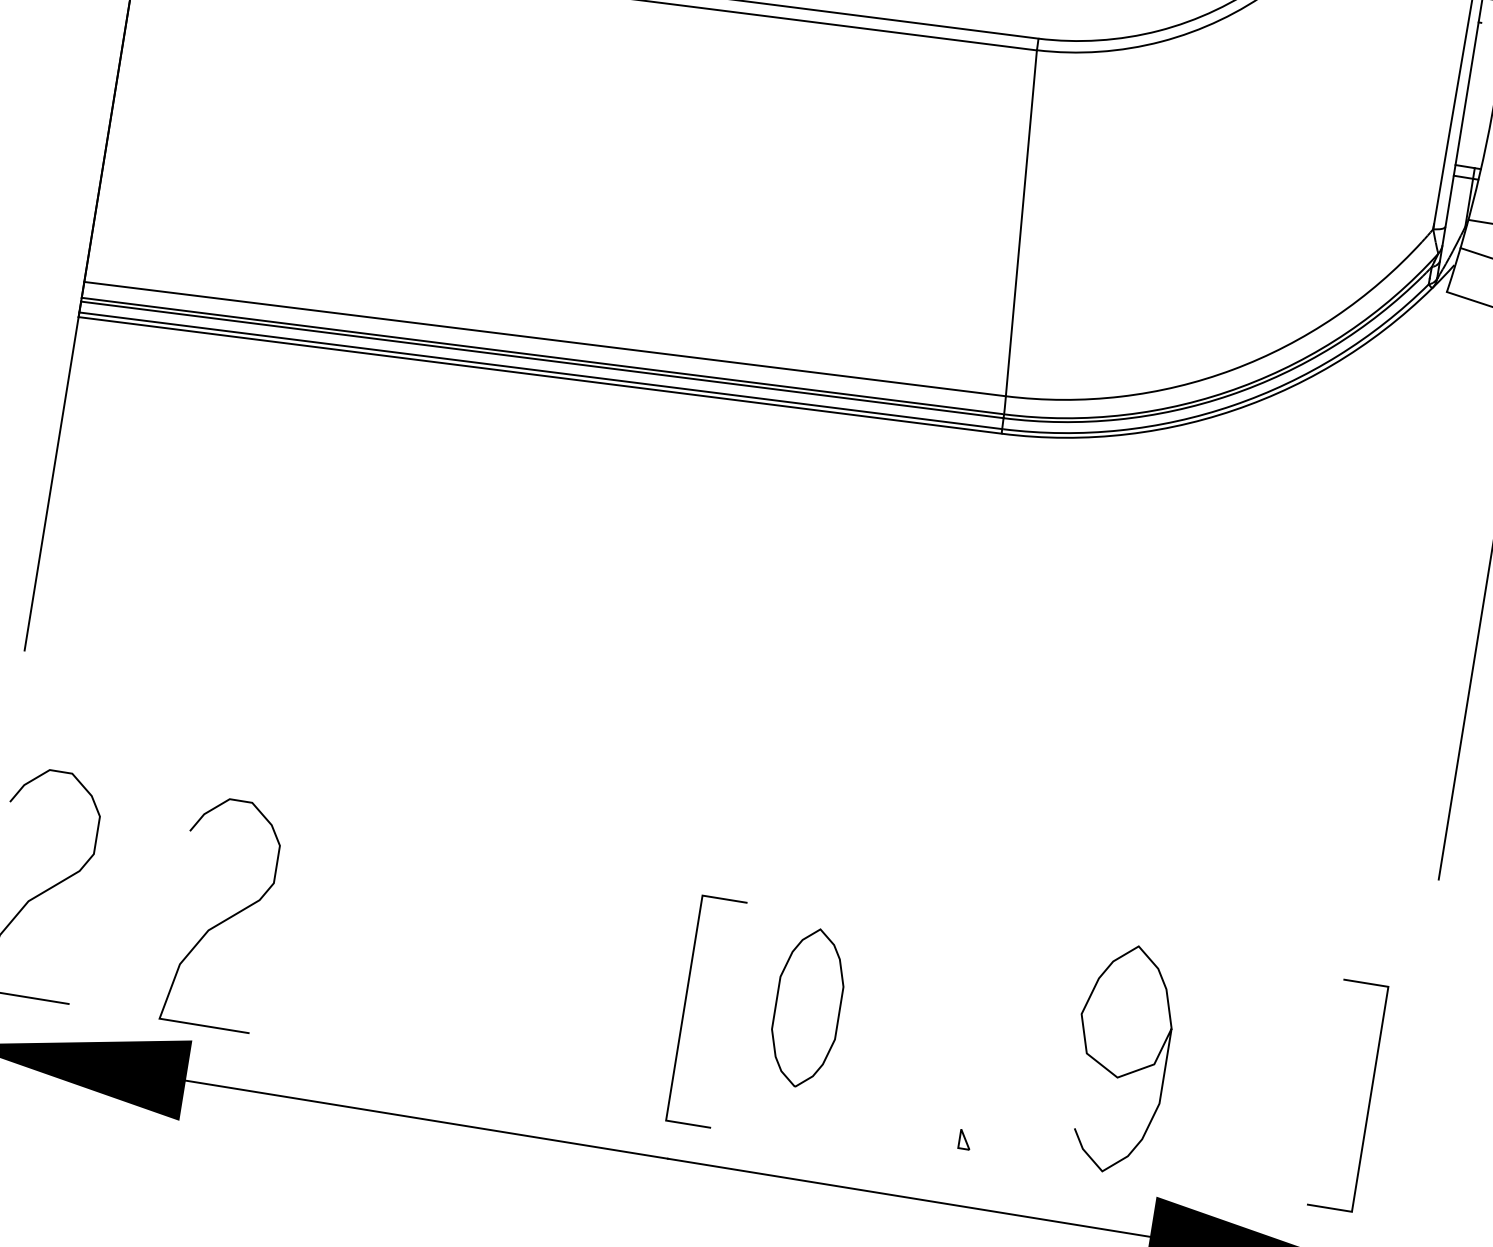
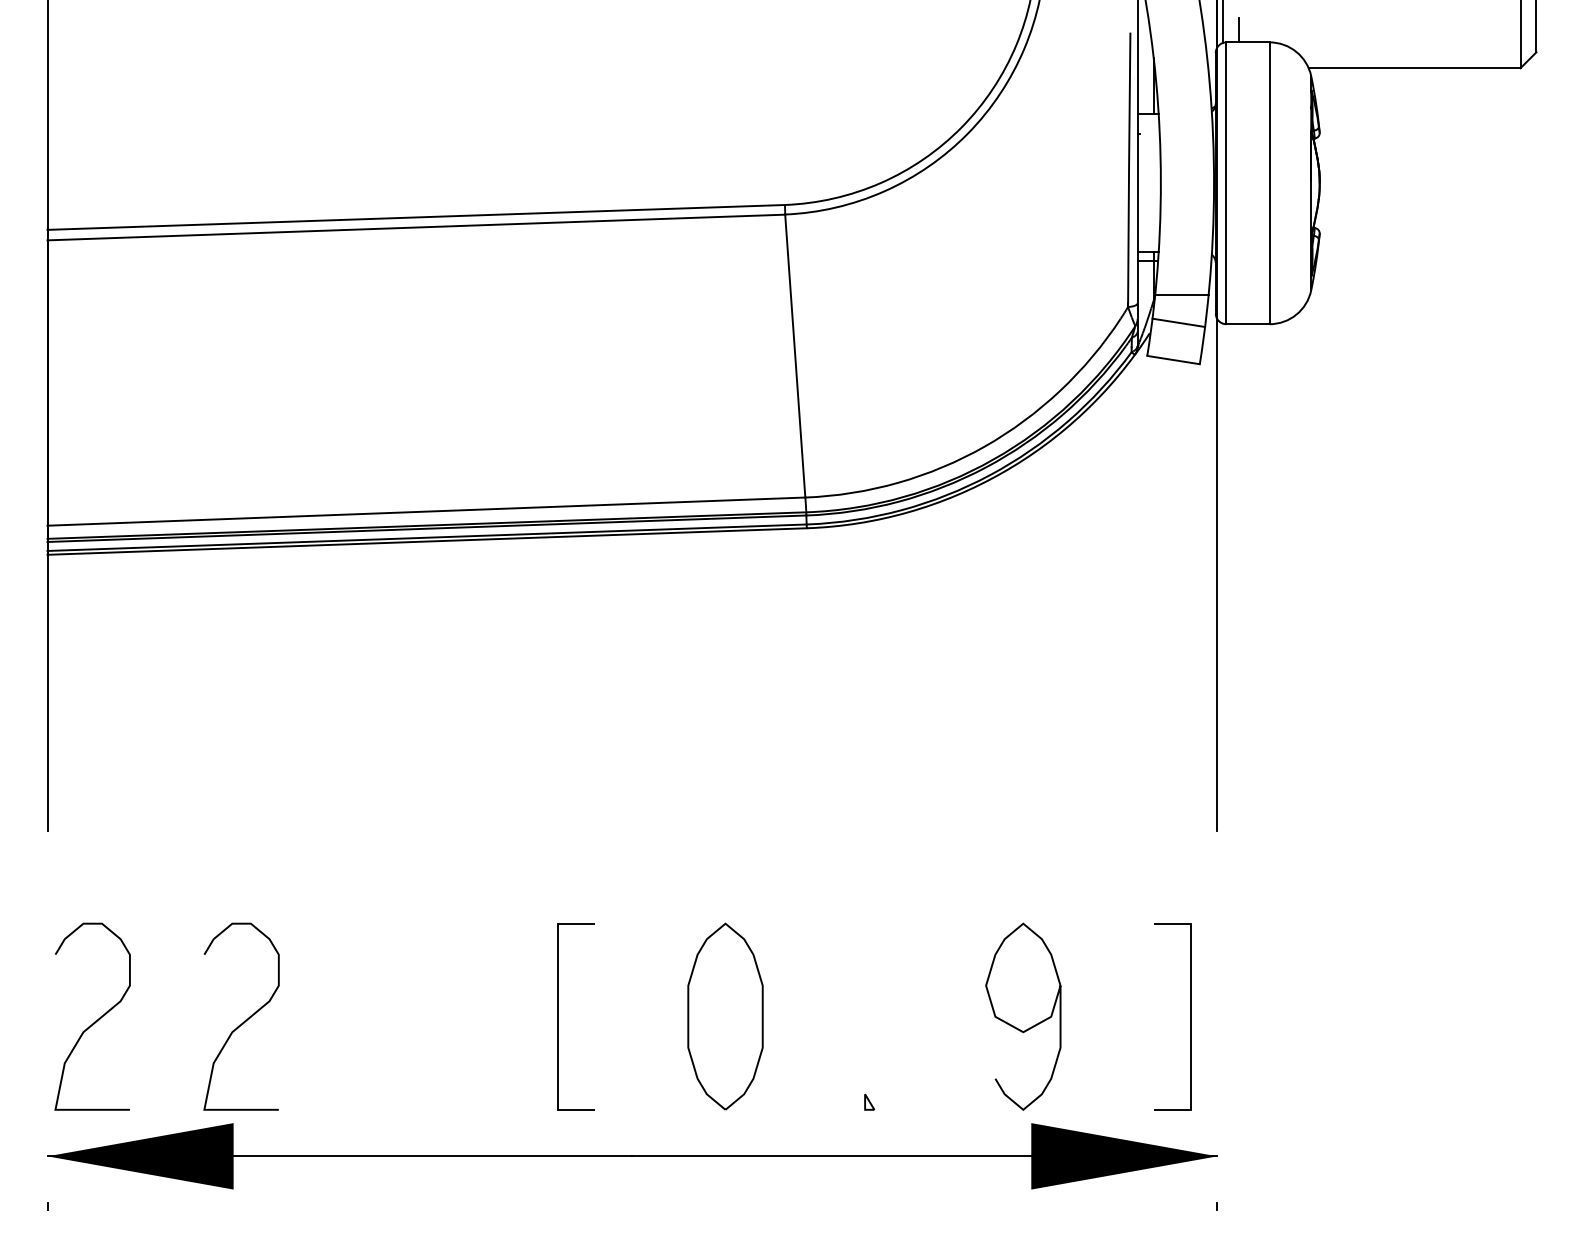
line: (684, 1007) -> (558, 1016), moved
part: (807, 1007) -> (725, 1016), size x1.43
curve: (1111, 1070) -> (1017, 1027), moved

